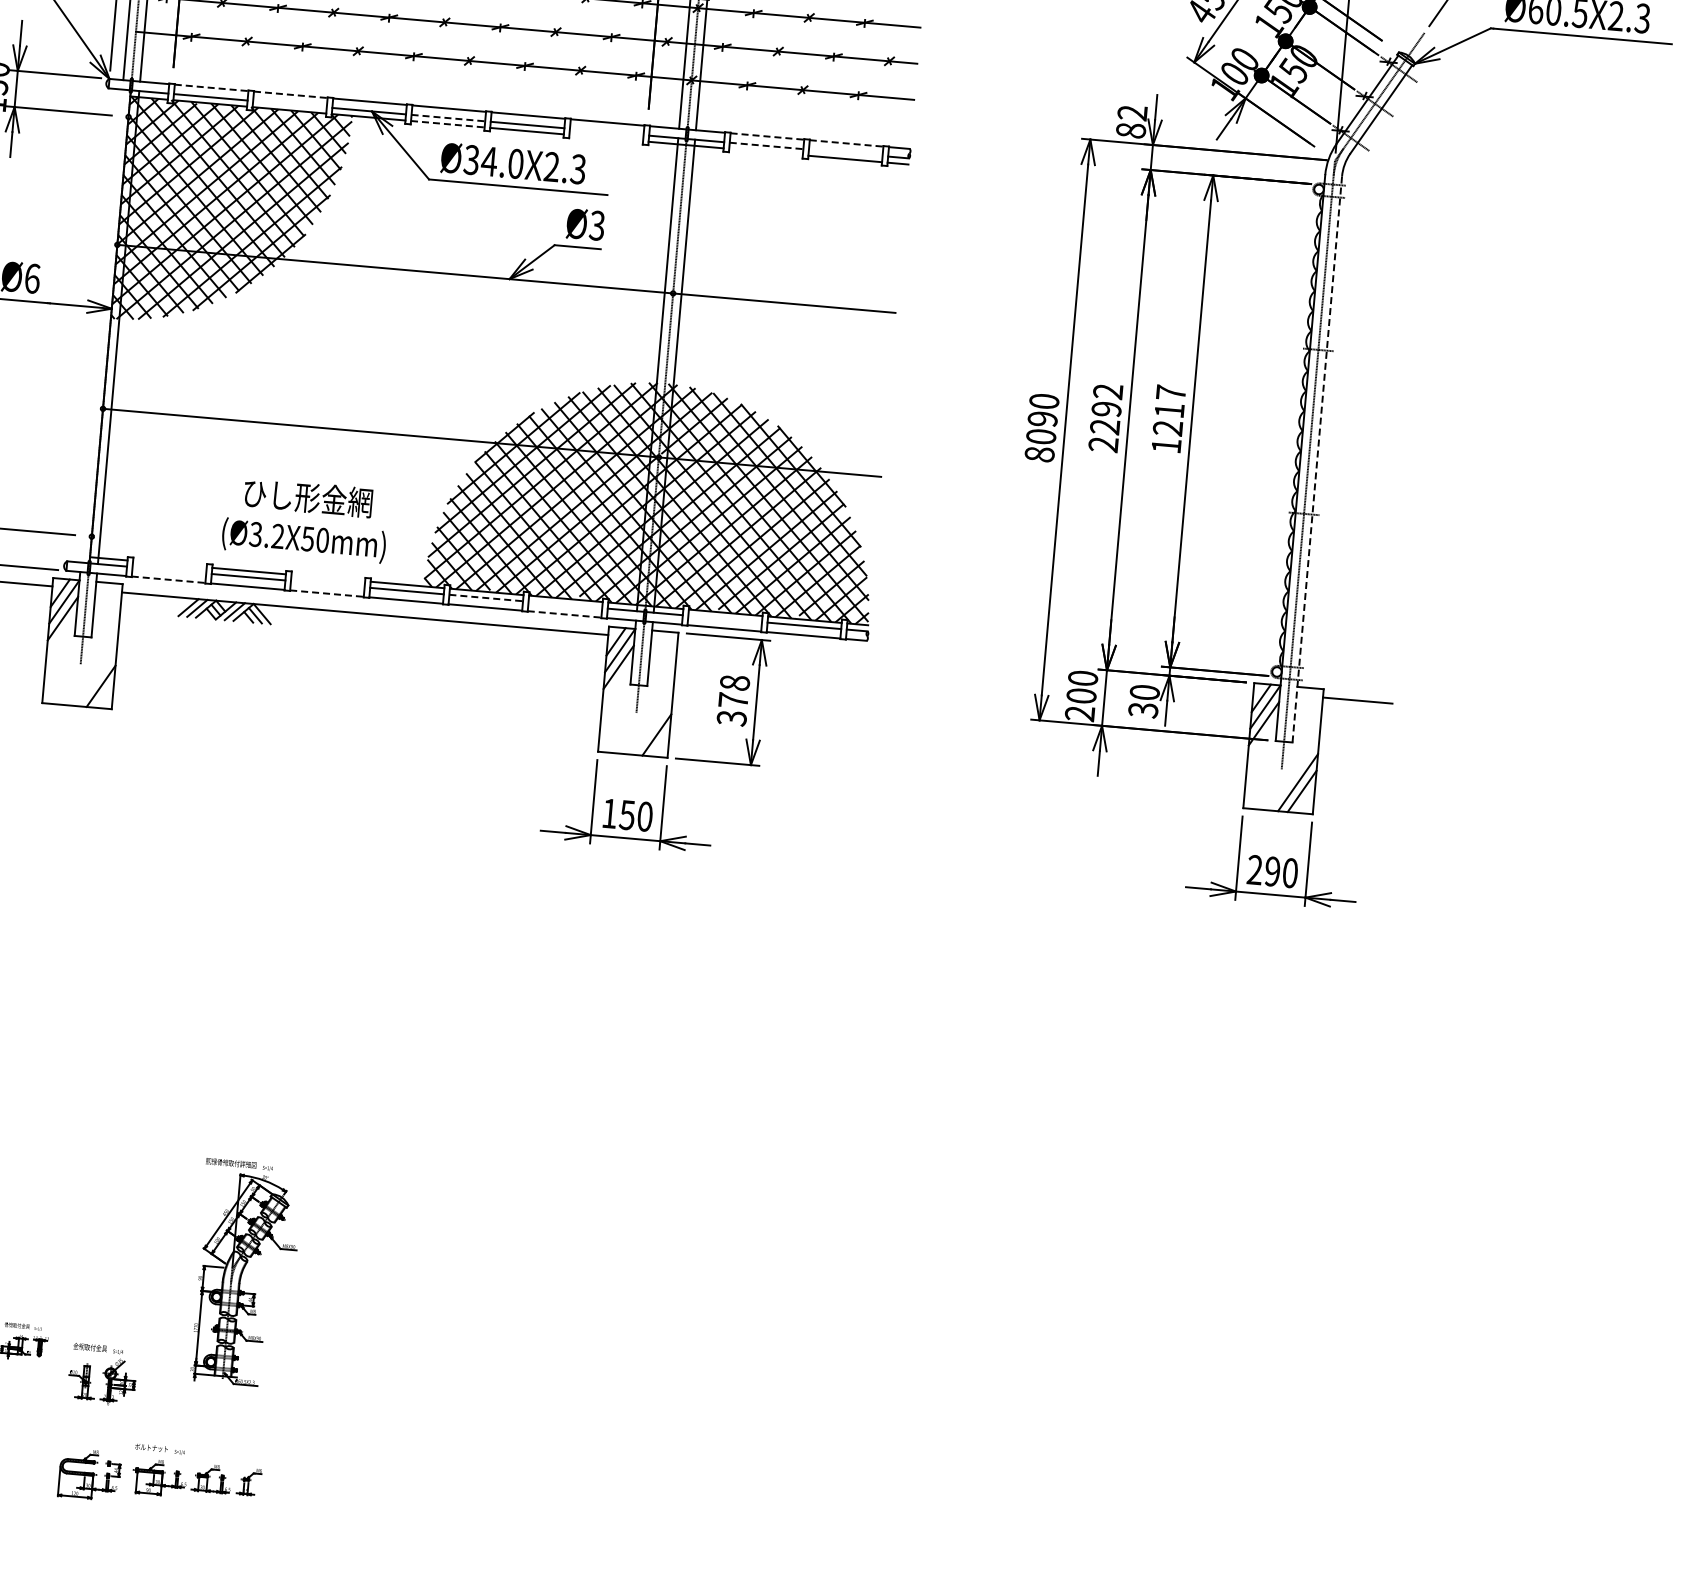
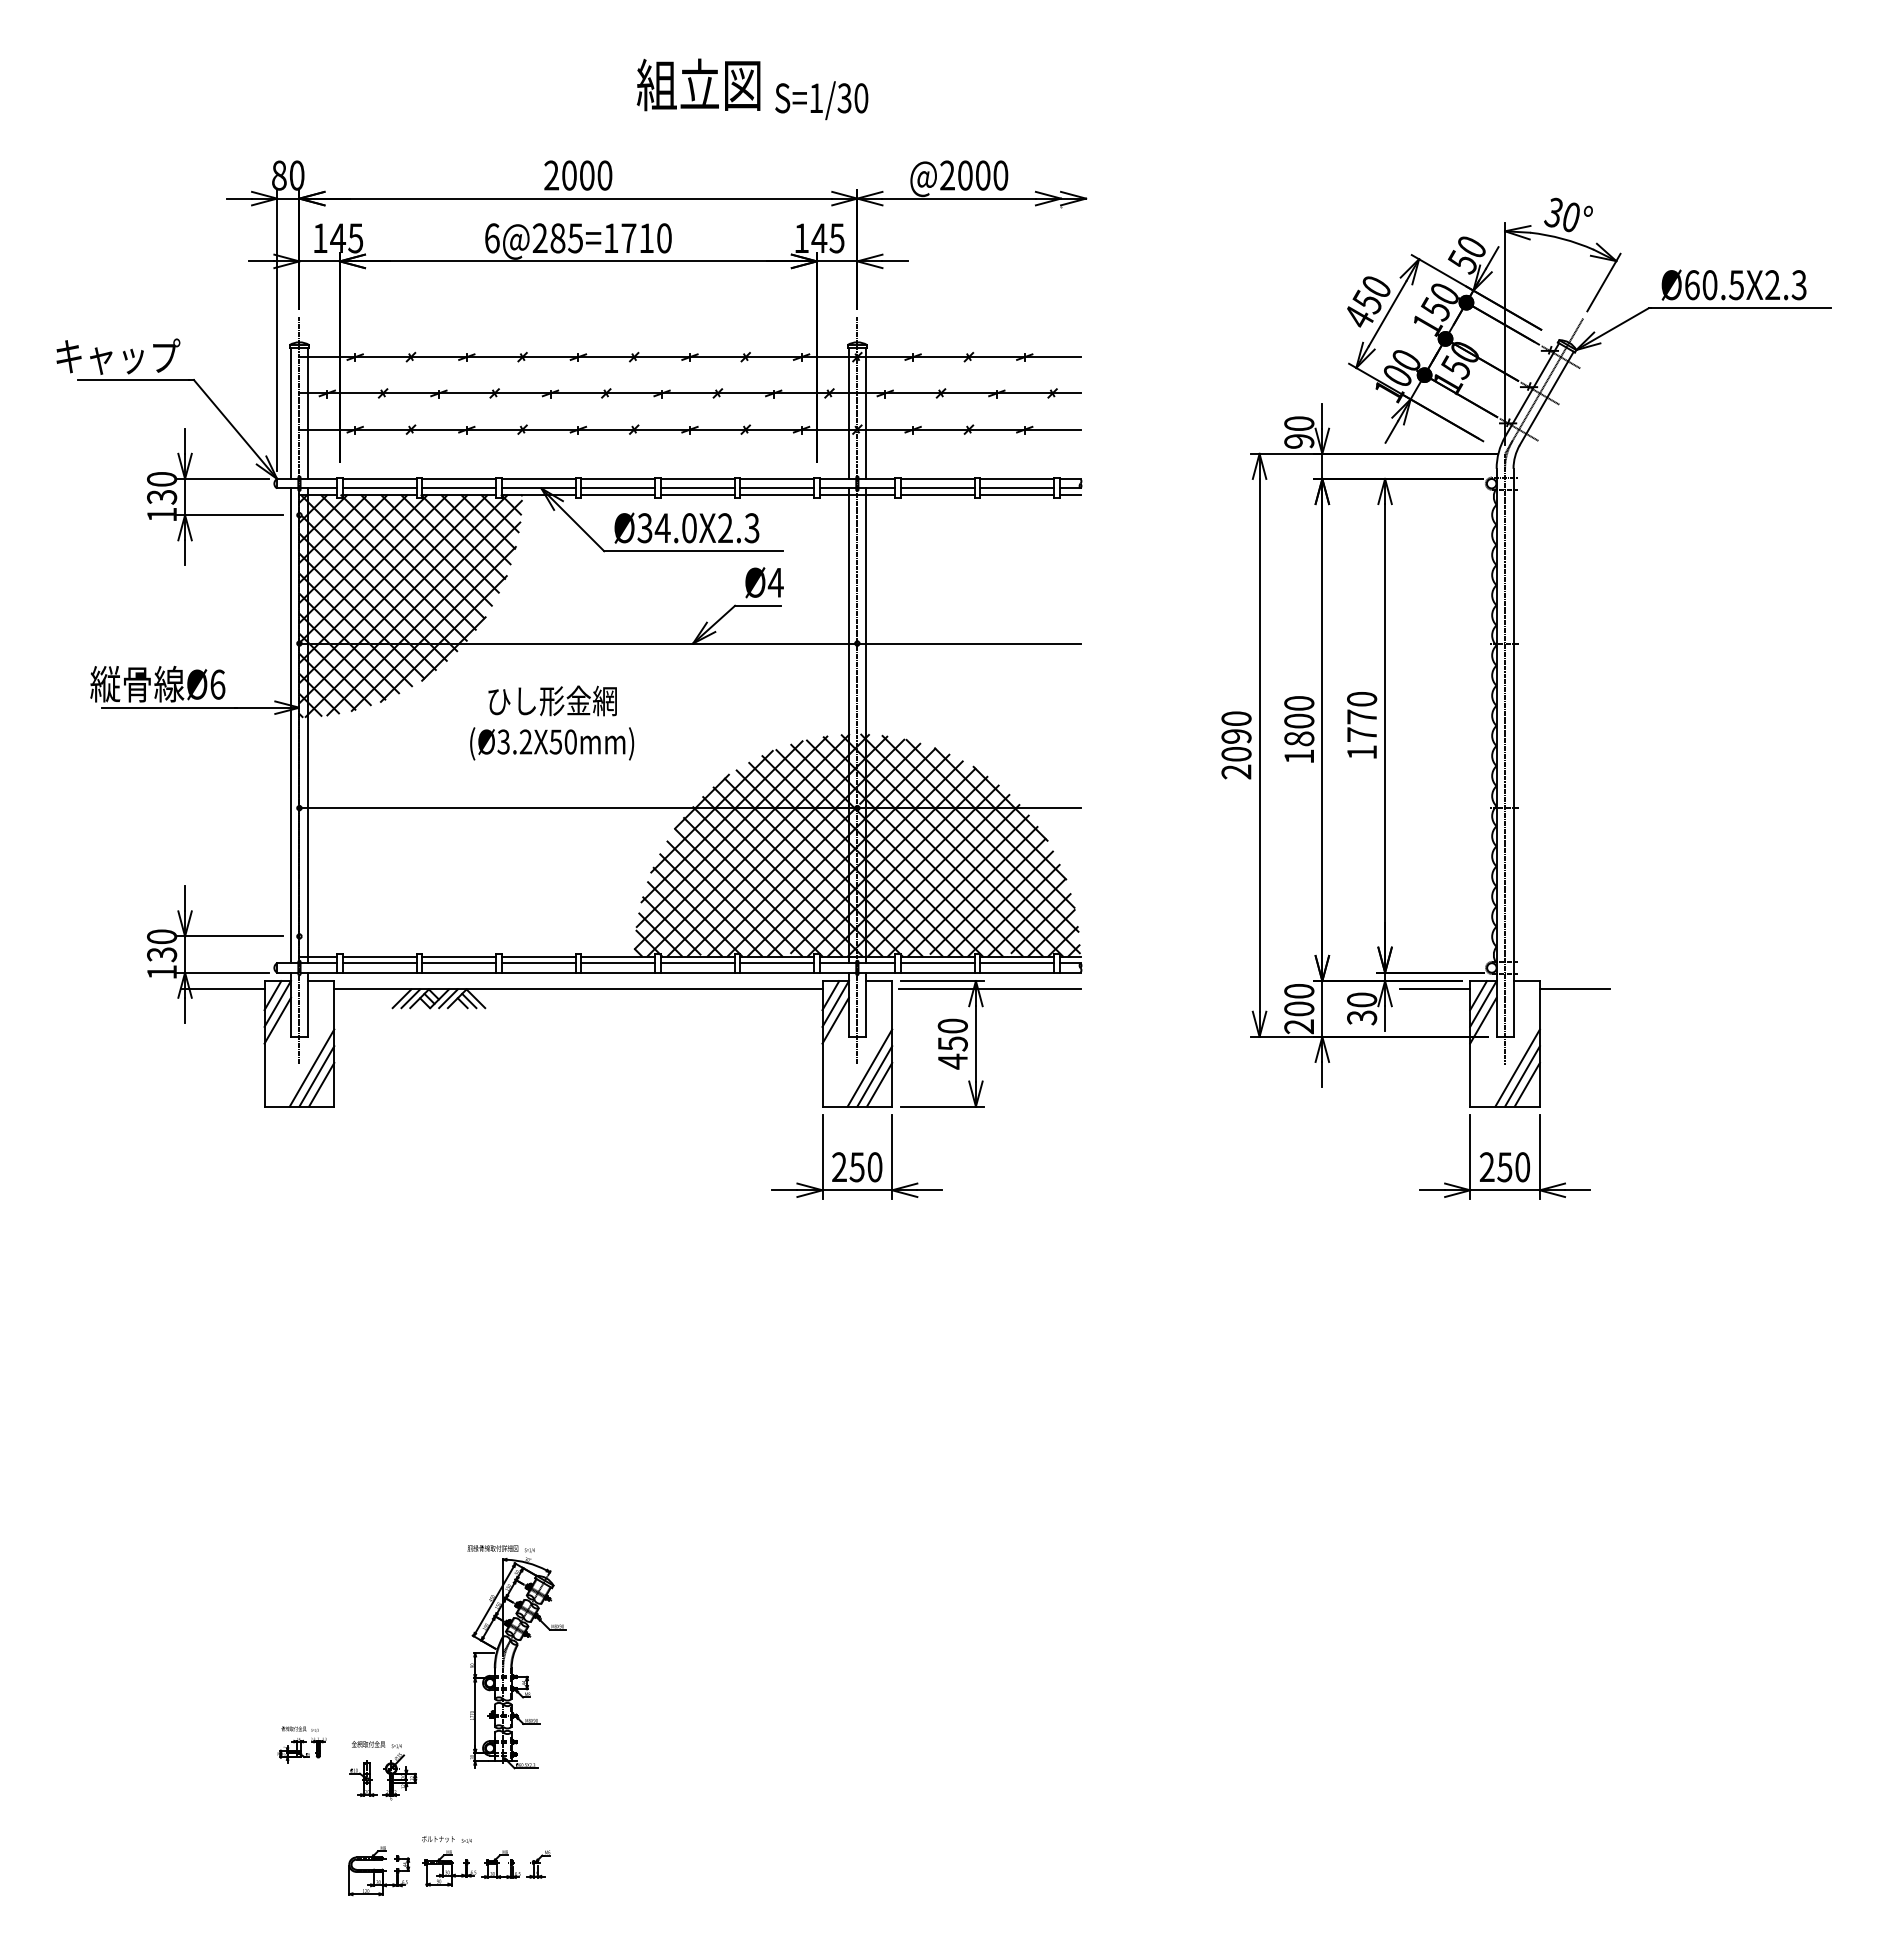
line: (211, 87) -> (379, 478), dashed -> solid
line: (291, 94) -> (459, 478), dashed -> solid
line: (290, 104) -> (459, 488), added
line: (448, 118) -> (618, 488), dashed -> solid
text: (1132, 121) -> (1299, 432), 82 -> 90
line: (448, 124) -> (618, 494), dashed -> solid
line: (607, 132) -> (777, 488), added
line: (767, 136) -> (937, 478), dashed -> solid
line: (606, 138) -> (777, 494), added
line: (847, 143) -> (1017, 478), dashed -> solid
line: (766, 145) -> (937, 488), dashed -> solid
line: (765, 151) -> (937, 494), added
line: (846, 152) -> (1017, 488), added
text: (596, 225) -> (775, 582), Ø3 -> Ø4
line: (102, 325) -> (291, 725), added
text: (1170, 410) -> (1362, 716), 1217 -> 1770
text: (1106, 418) -> (1299, 730), 2292 -> 1800
text: (1039, 453) -> (1236, 771), 8090 -> 2090
line: (1317, 460) -> (1513, 753), dashed -> solid
text: (306, 519) -> (552, 722), moved
line: (169, 564) -> (379, 957), added
line: (169, 570) -> (379, 963), added
line: (328, 578) -> (538, 957), added
line: (168, 579) -> (379, 972), dashed -> solid
line: (327, 584) -> (538, 963), added
line: (326, 593) -> (538, 972), dashed -> solid
line: (486, 598) -> (697, 963), dashed -> solid
line: (565, 605) -> (777, 963), added
line: (564, 614) -> (777, 972), dashed -> solid
line: (725, 619) -> (937, 963), added
line: (774, 649) -> (989, 989), added
line: (92, 668) -> (311, 1067), added
line: (96, 677) -> (316, 1076), added
line: (1218, 688) -> (1435, 989), added
text: (733, 700) -> (952, 1043), 378 -> 450
line: (648, 716) -> (869, 1067), added
line: (652, 726) -> (874, 1076), added
line: (1293, 773) -> (1517, 1067), added
text: (609, 812) -> (839, 1166), 150 -> 250
text: (1272, 871) -> (1504, 1167), 290 -> 250

